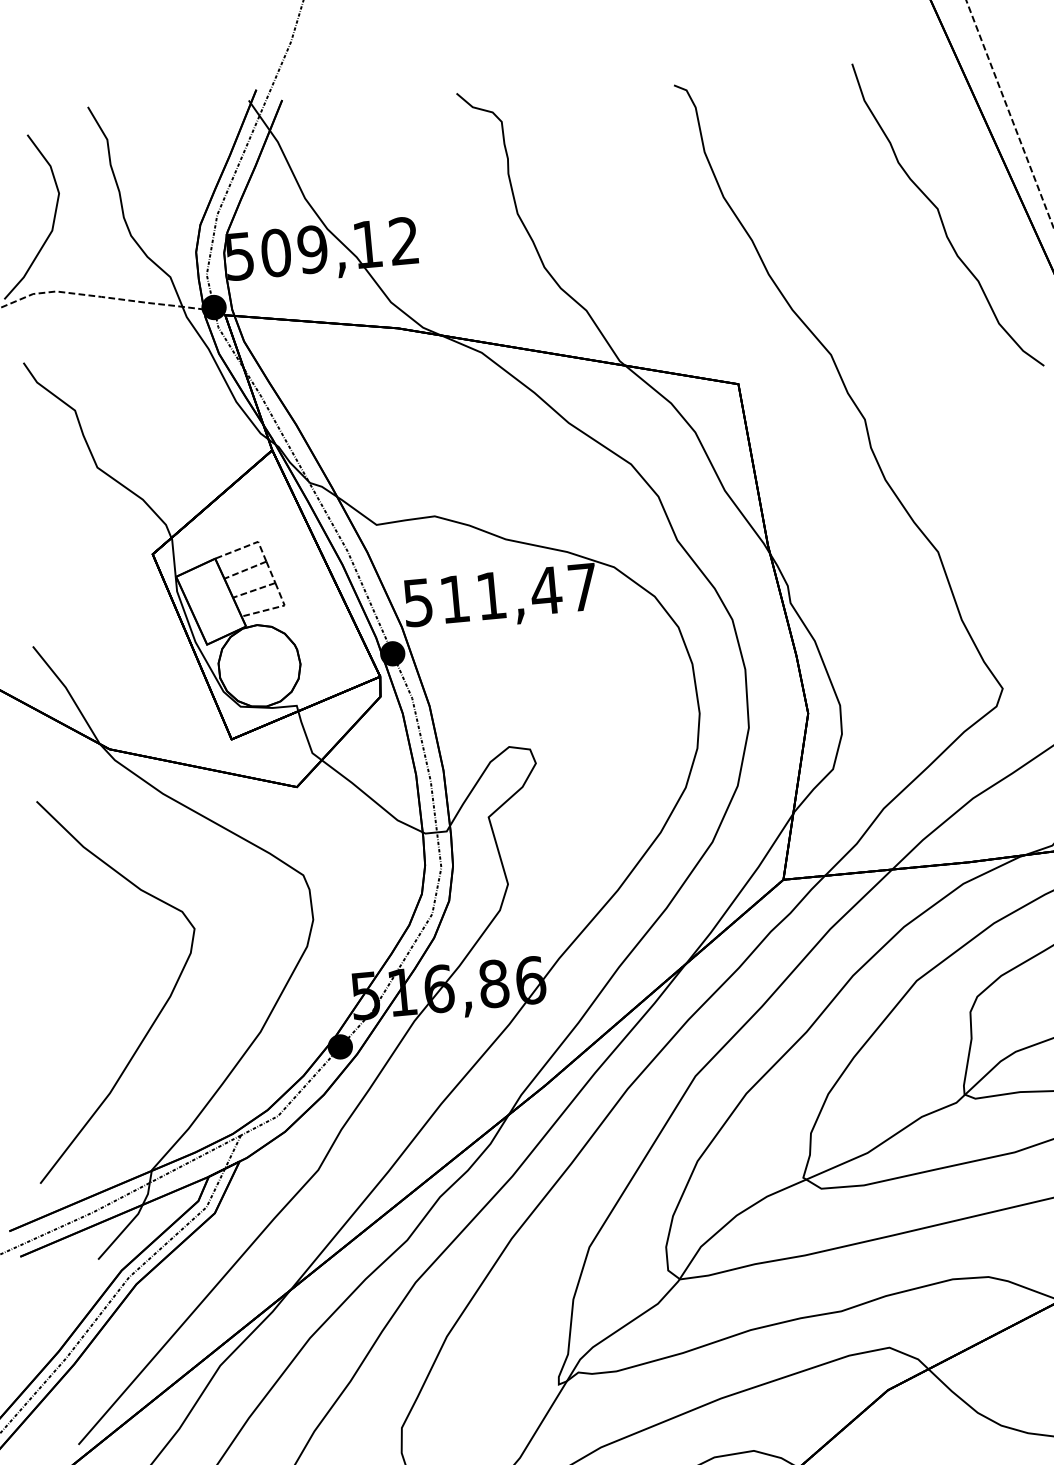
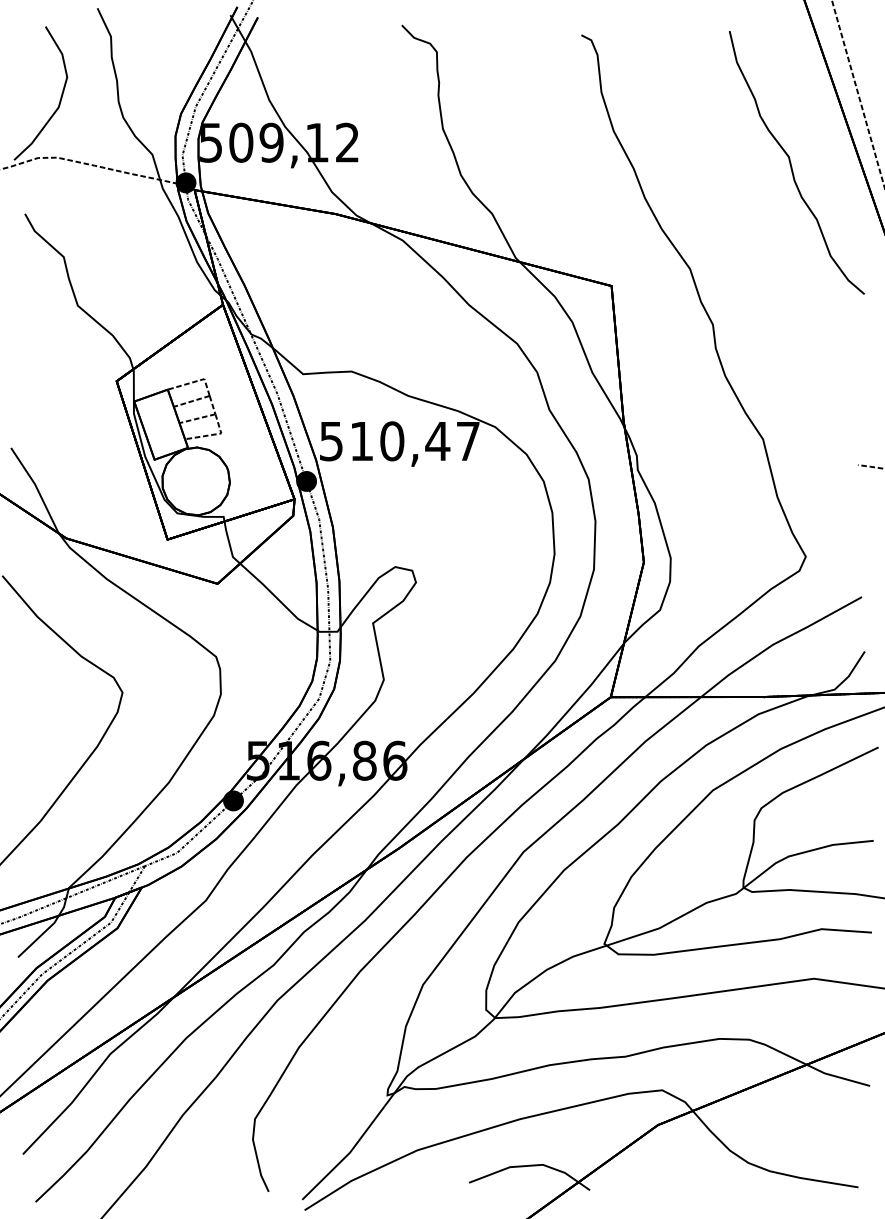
text: (491, 596) -> (392, 441), 511,47 -> 510,47

